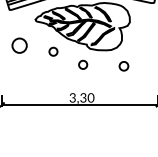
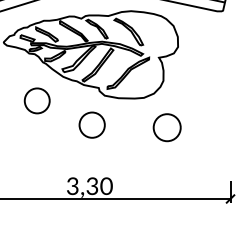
circle: (53, 51) -> (37, 100), size x1.67
circle: (82, 64) -> (90, 124), size x1.67
circle: (123, 66) -> (166, 128), size x1.67

